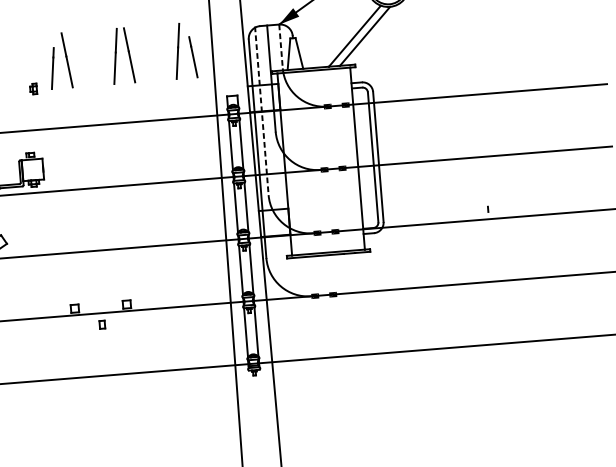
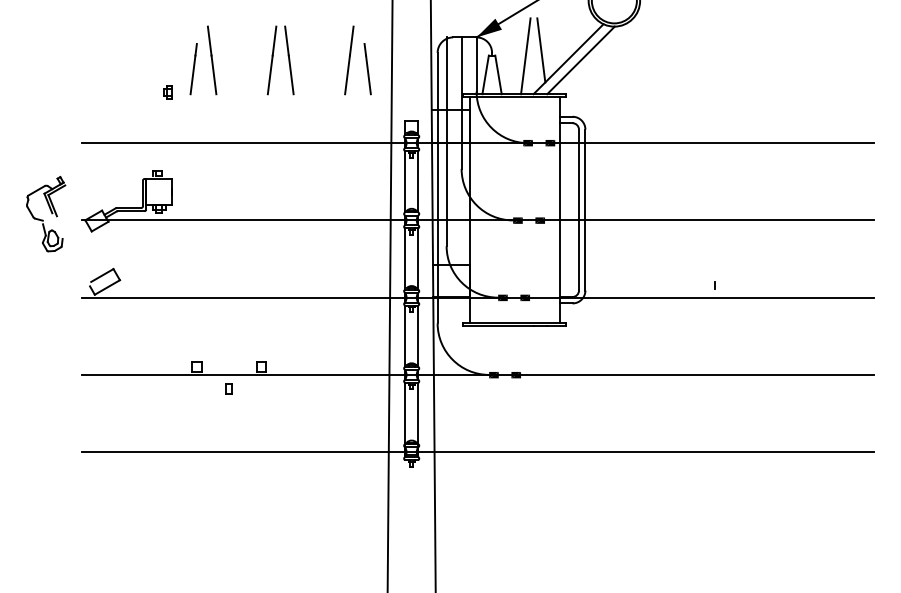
line: (332, 30) -> (541, 50), added
line: (319, 36) -> (525, 56), added
line: (281, 47) -> (476, 65), dashed -> solid
line: (261, 111) -> (446, 142), dashed -> solid

